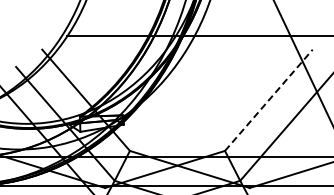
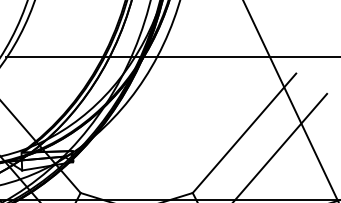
line: (268, 100) -> (244, 133), dashed -> solid

